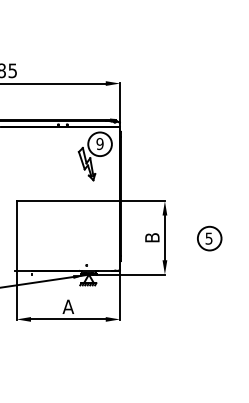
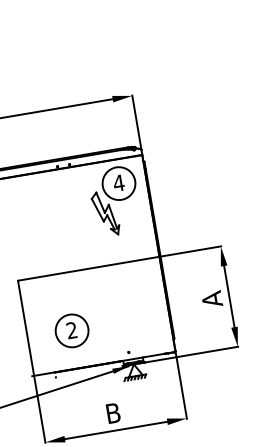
text: (99, 144) -> (118, 184), 9 -> 4
text: (152, 237) -> (212, 298), B -> A
part: (48, 243) -> (71, 331), added
text: (68, 306) -> (113, 412), A -> B

